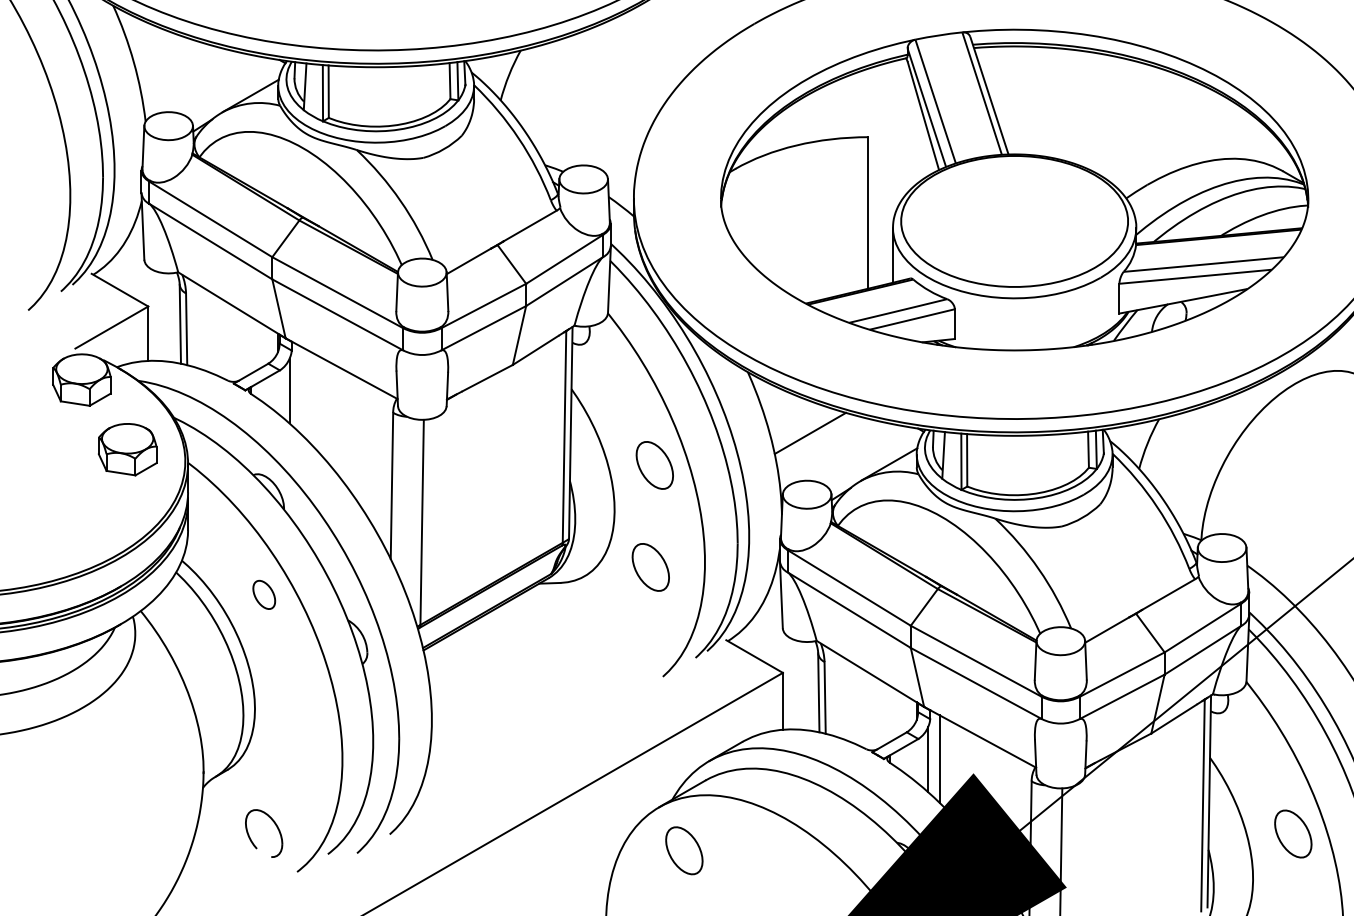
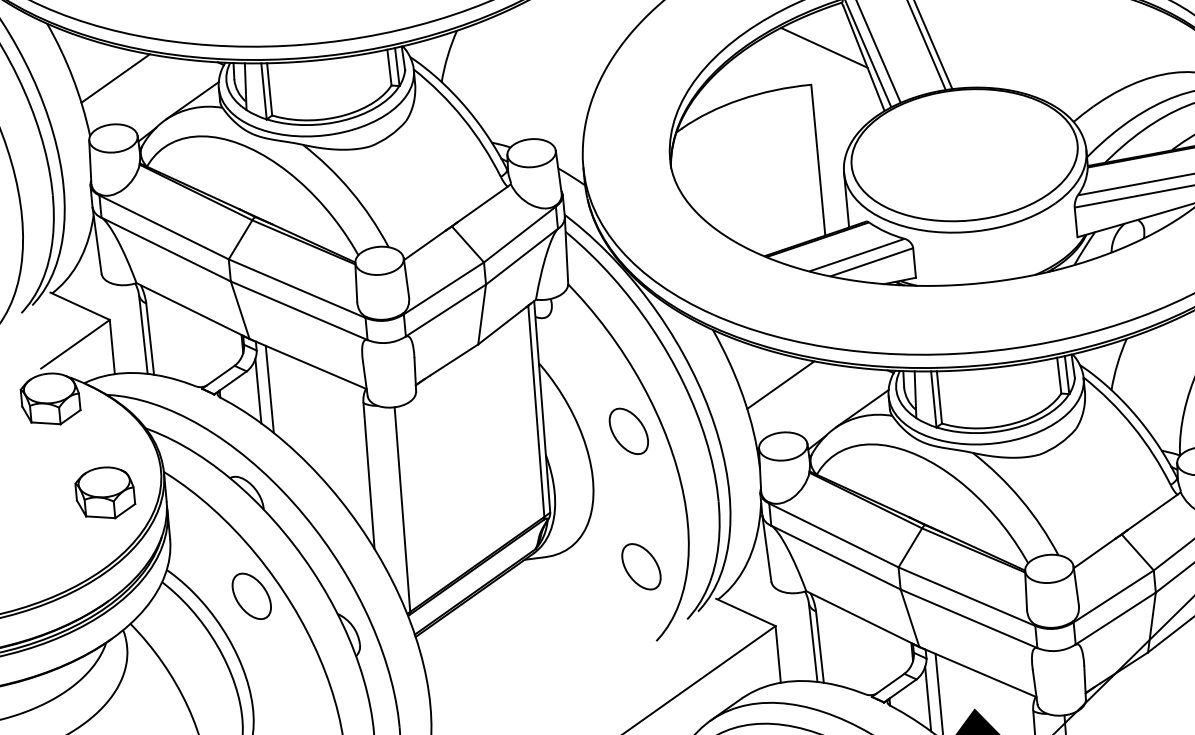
line: (176, 66) -> (115, 78), added
line: (884, 101) -> (823, 47), added
line: (301, 390) -> (270, 389), added
part: (127, 449) -> (105, 493), moved
part: (650, 567) -> (641, 566), moved
part: (264, 594) -> (252, 595), size x1.67

